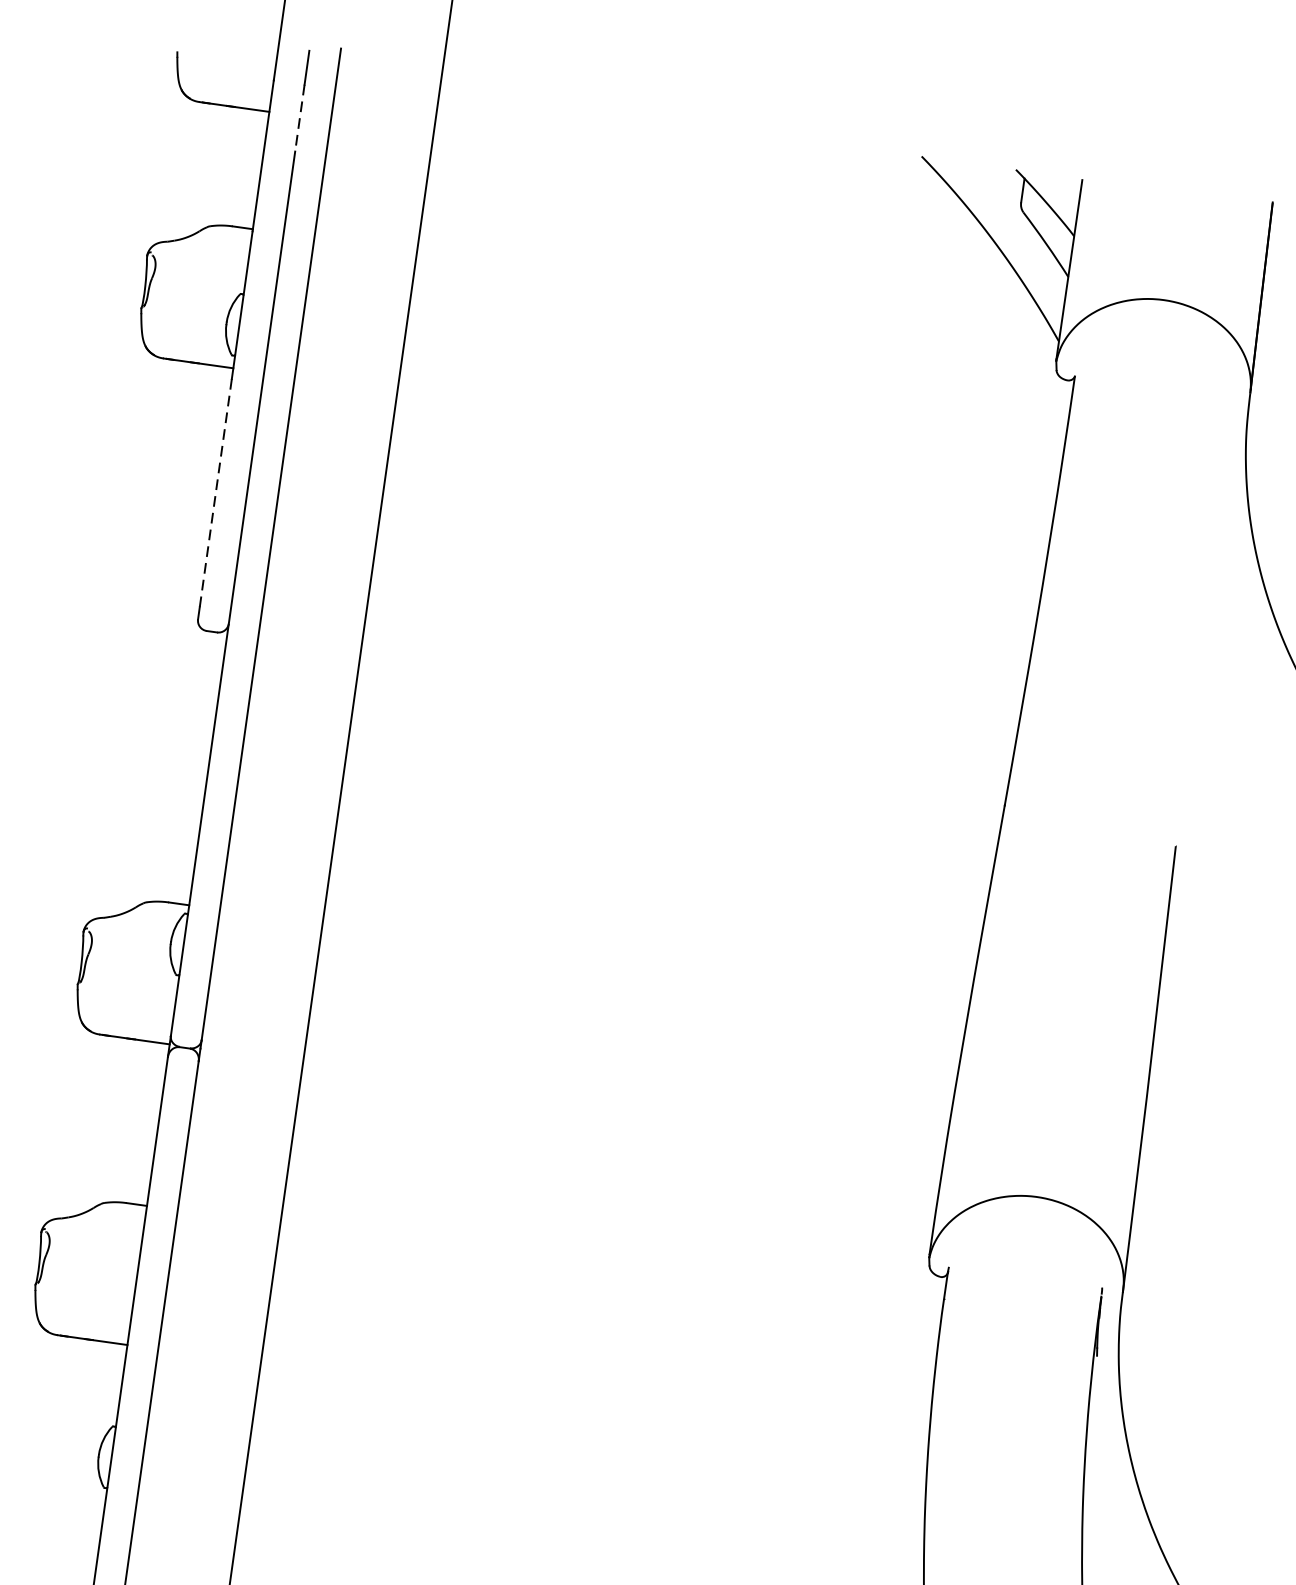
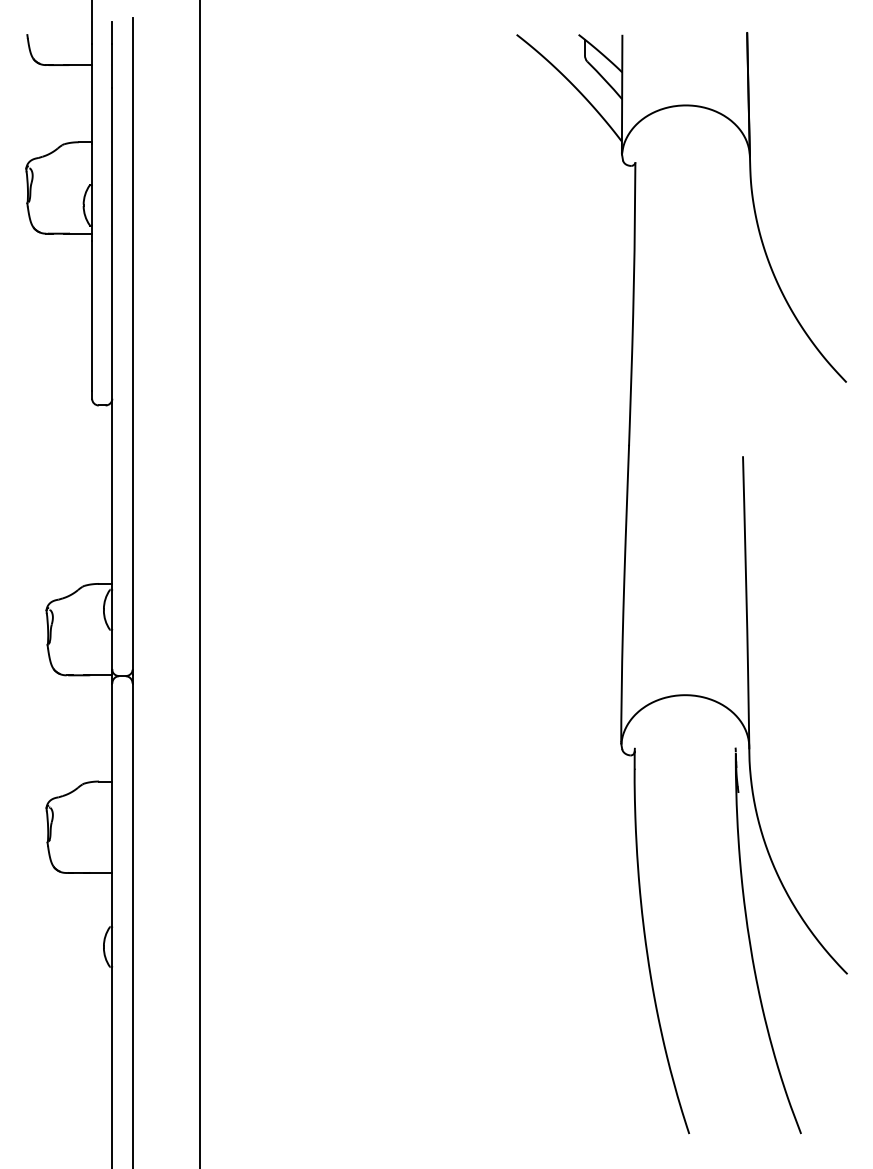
line: (300, 118) -> (112, 66), dashed -> solid
line: (216, 492) -> (92, 315), dashed -> solid

